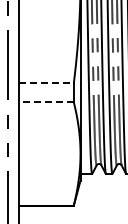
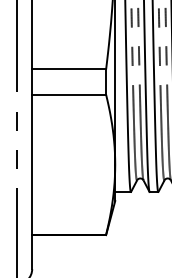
line: (47, 83) -> (70, 69), dashed -> solid
line: (46, 102) -> (69, 95), dashed -> solid

